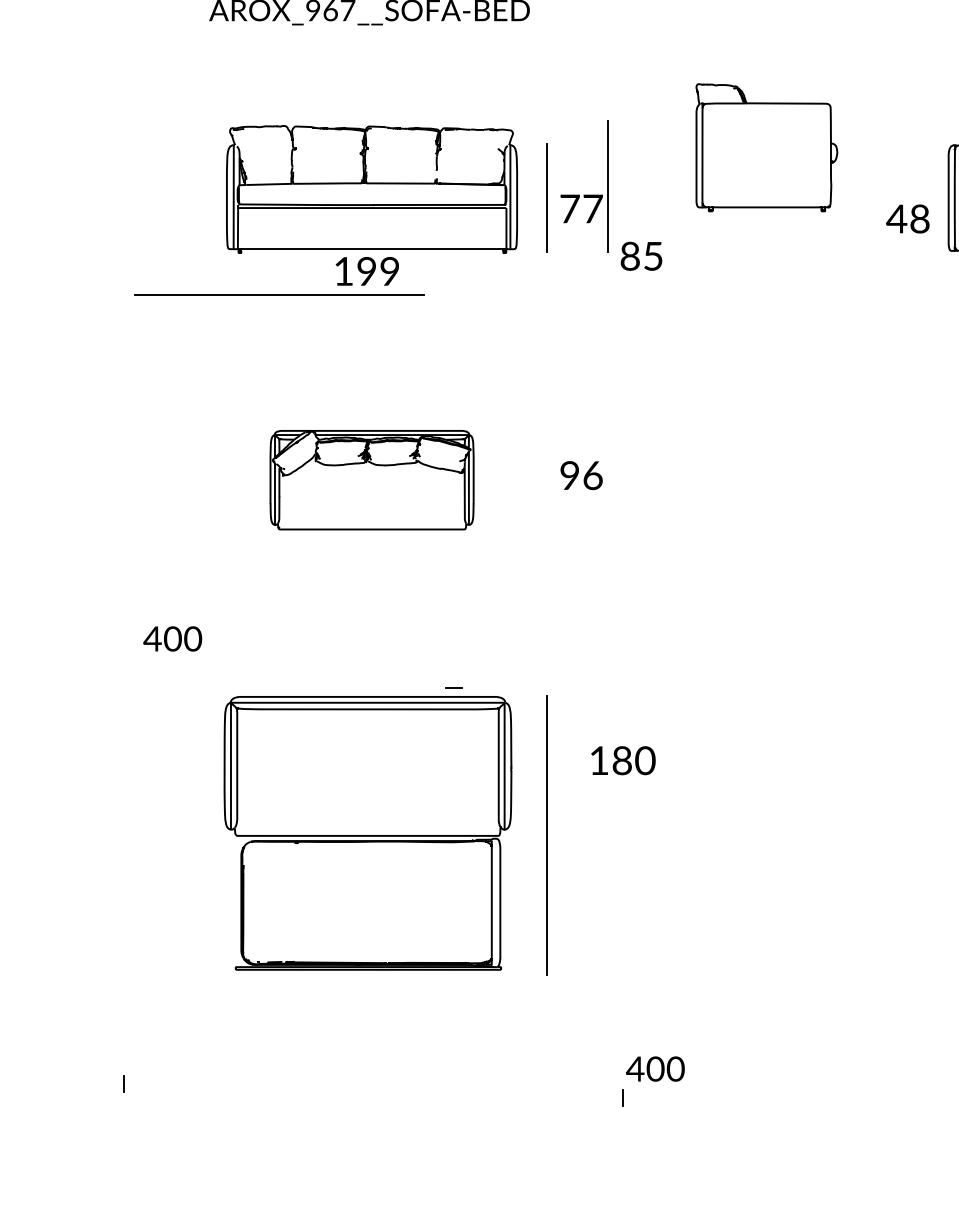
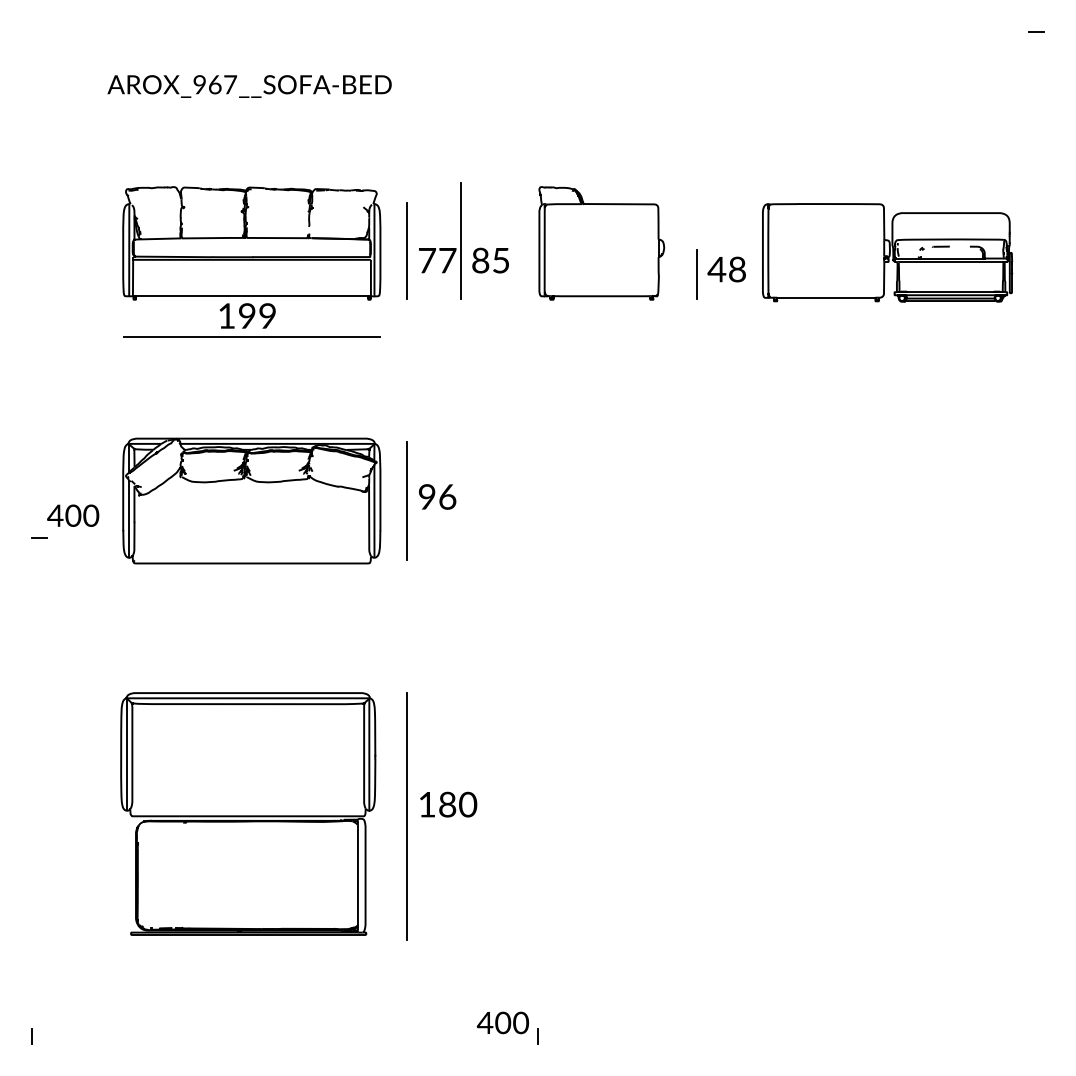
part: (766, 147) -> (601, 243), moved
line: (873, 224) -> (696, 274), added
text: (641, 256) -> (490, 260), moved
line: (279, 294) -> (251, 336), moved
part: (371, 479) -> (251, 500), size x1.43
line: (547, 479) -> (407, 500), added
text: (173, 638) -> (73, 515), moved
line: (454, 687) -> (39, 537), moved
text: (623, 760) -> (448, 804), moved
line: (622, 1097) -> (537, 1036), moved

